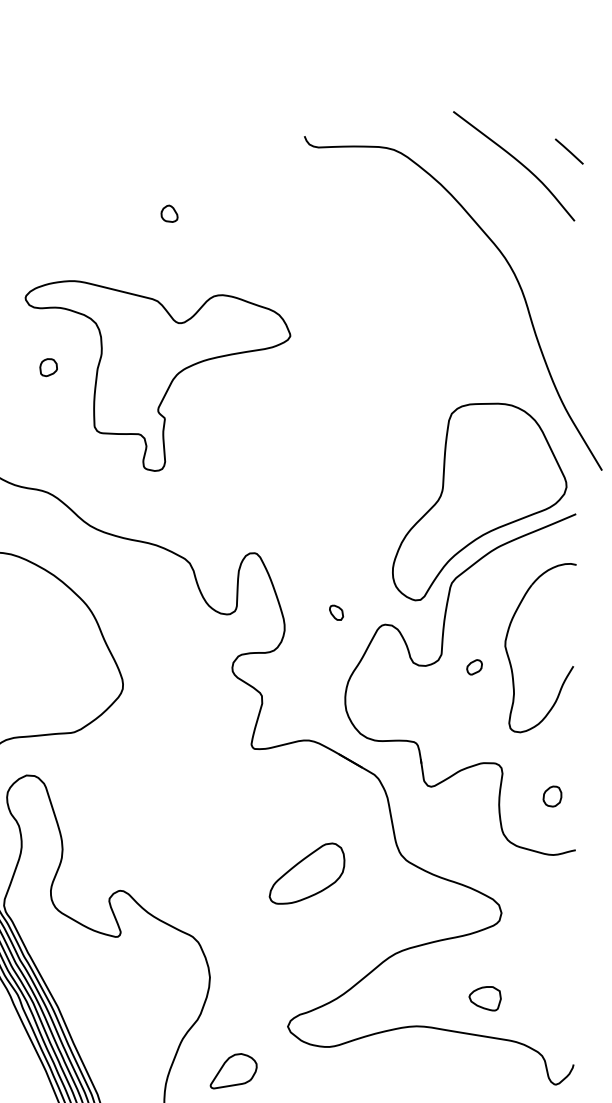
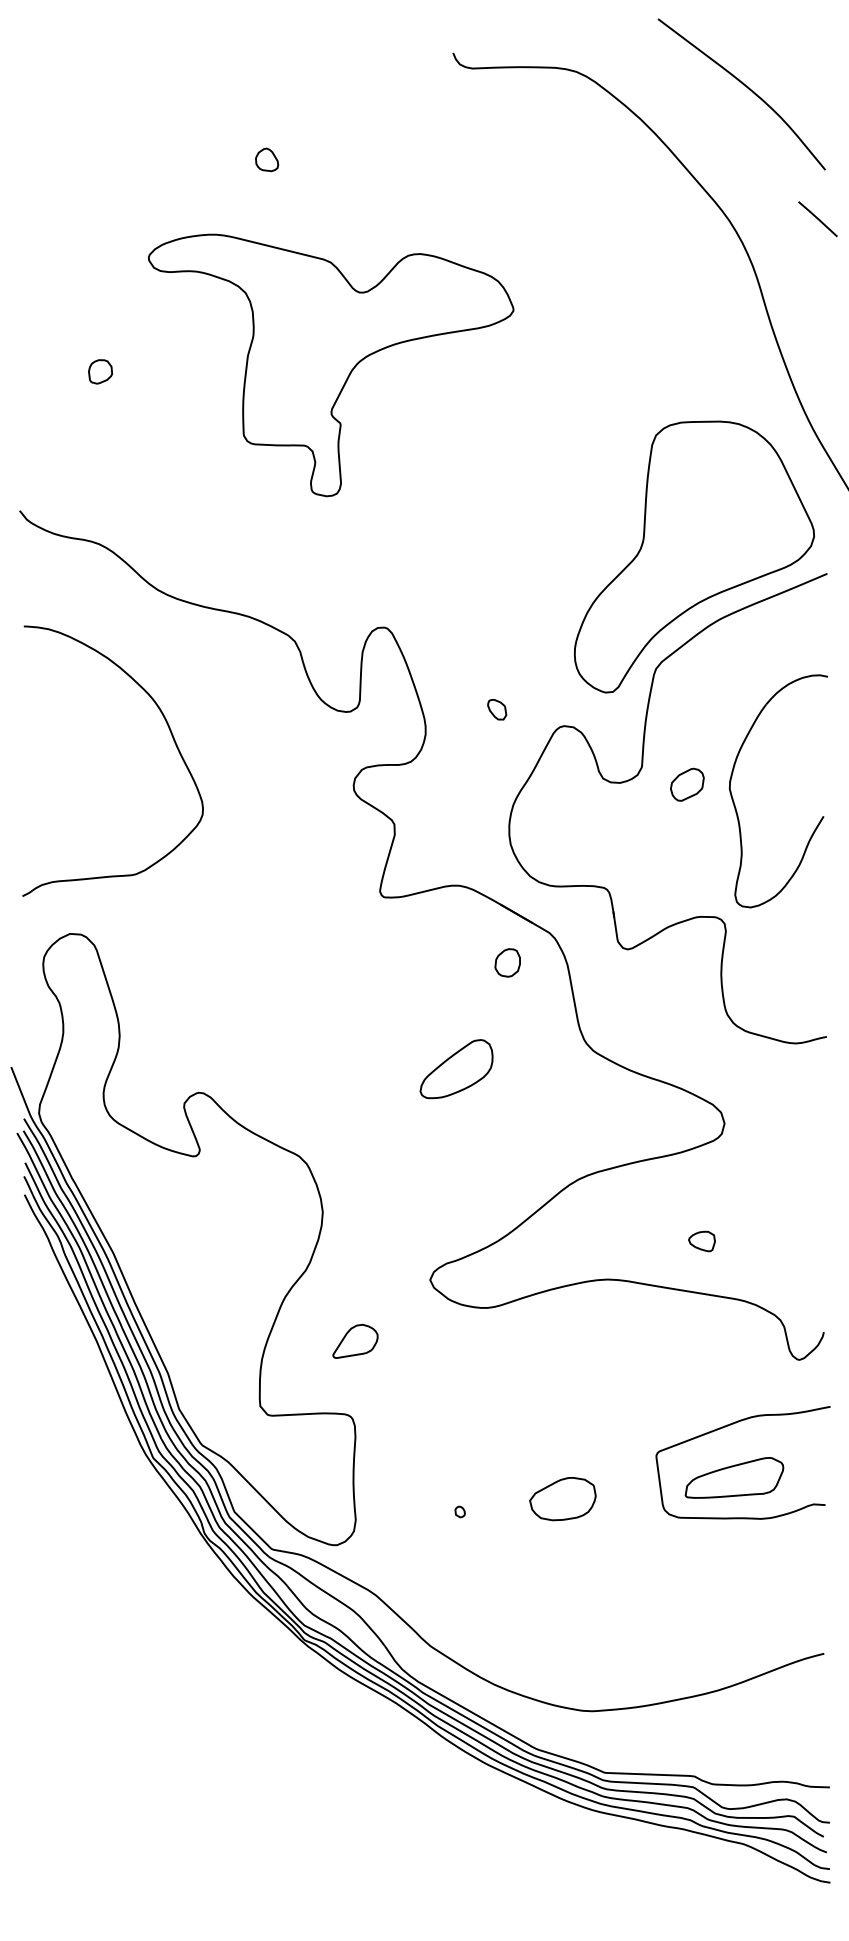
line: (568, 151) -> (817, 219), moved
part: (157, 376) -> (330, 365), moved
part: (509, 657) -> (735, 804), moved
part: (474, 667) -> (687, 784), size x1.6
part: (552, 796) -> (507, 962), moved
part: (307, 873) -> (456, 1068), size x0.7
part: (484, 998) -> (701, 1241), size x0.6
part: (233, 1071) -> (355, 1341), size x0.7

